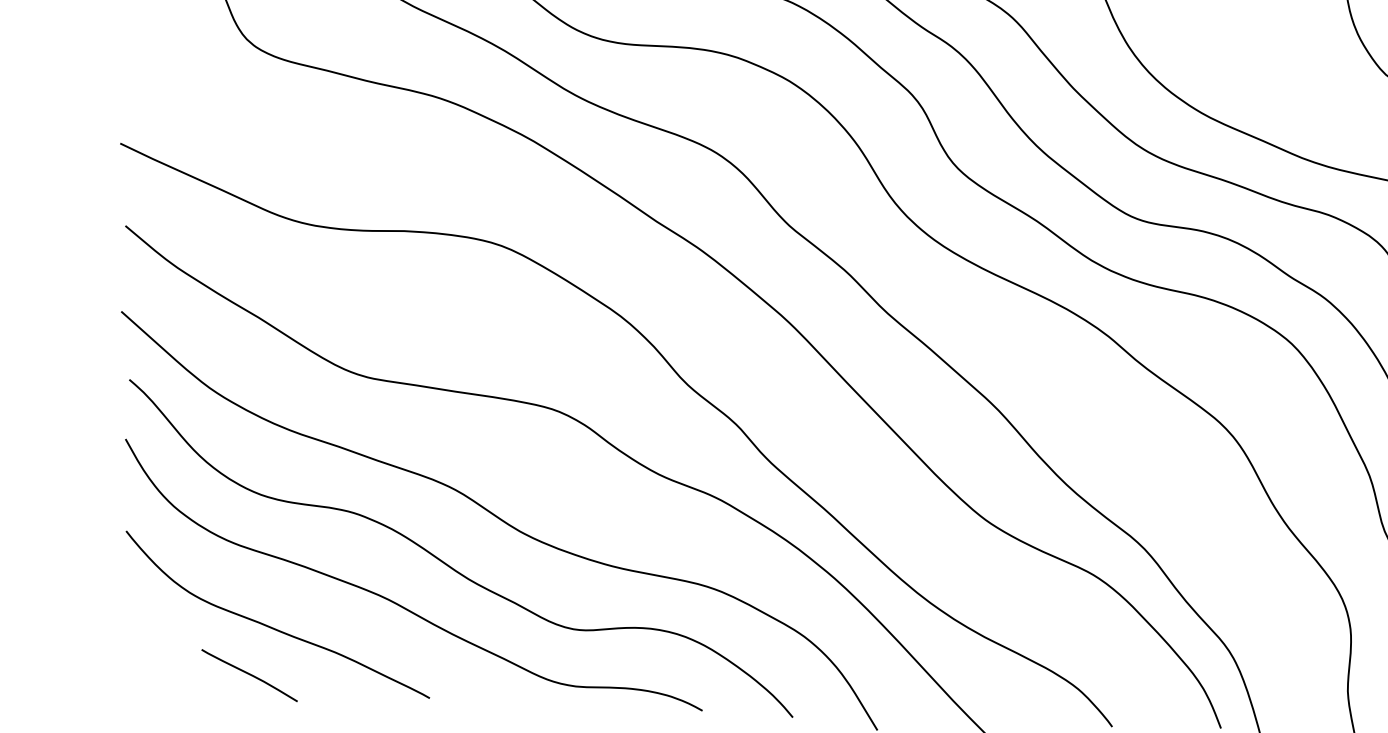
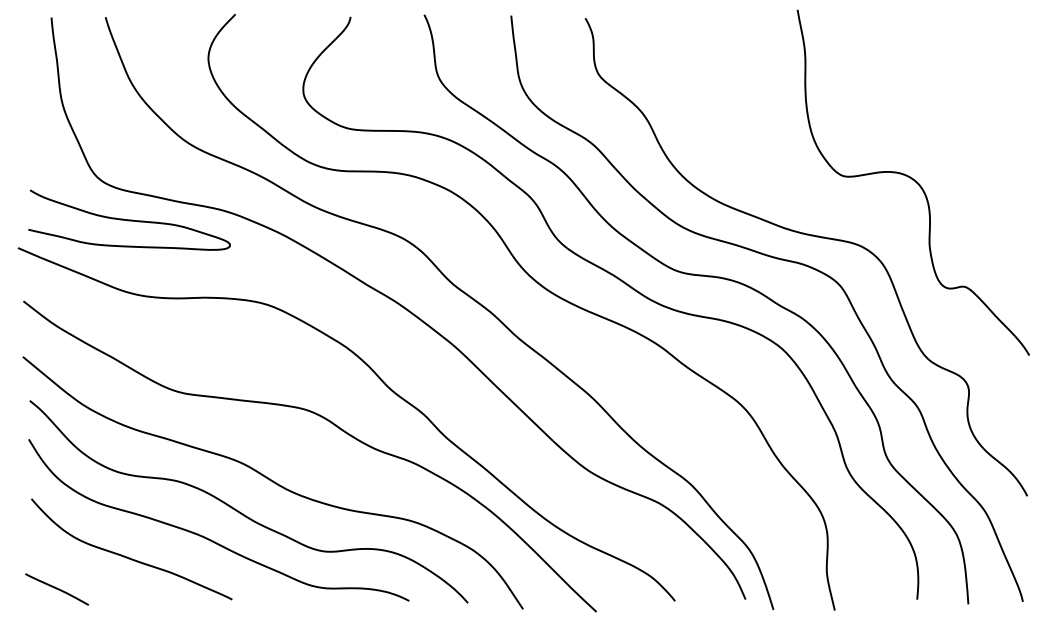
curve: (293, 106) -> (129, 219), added
line: (248, 675) -> (56, 589), moved

